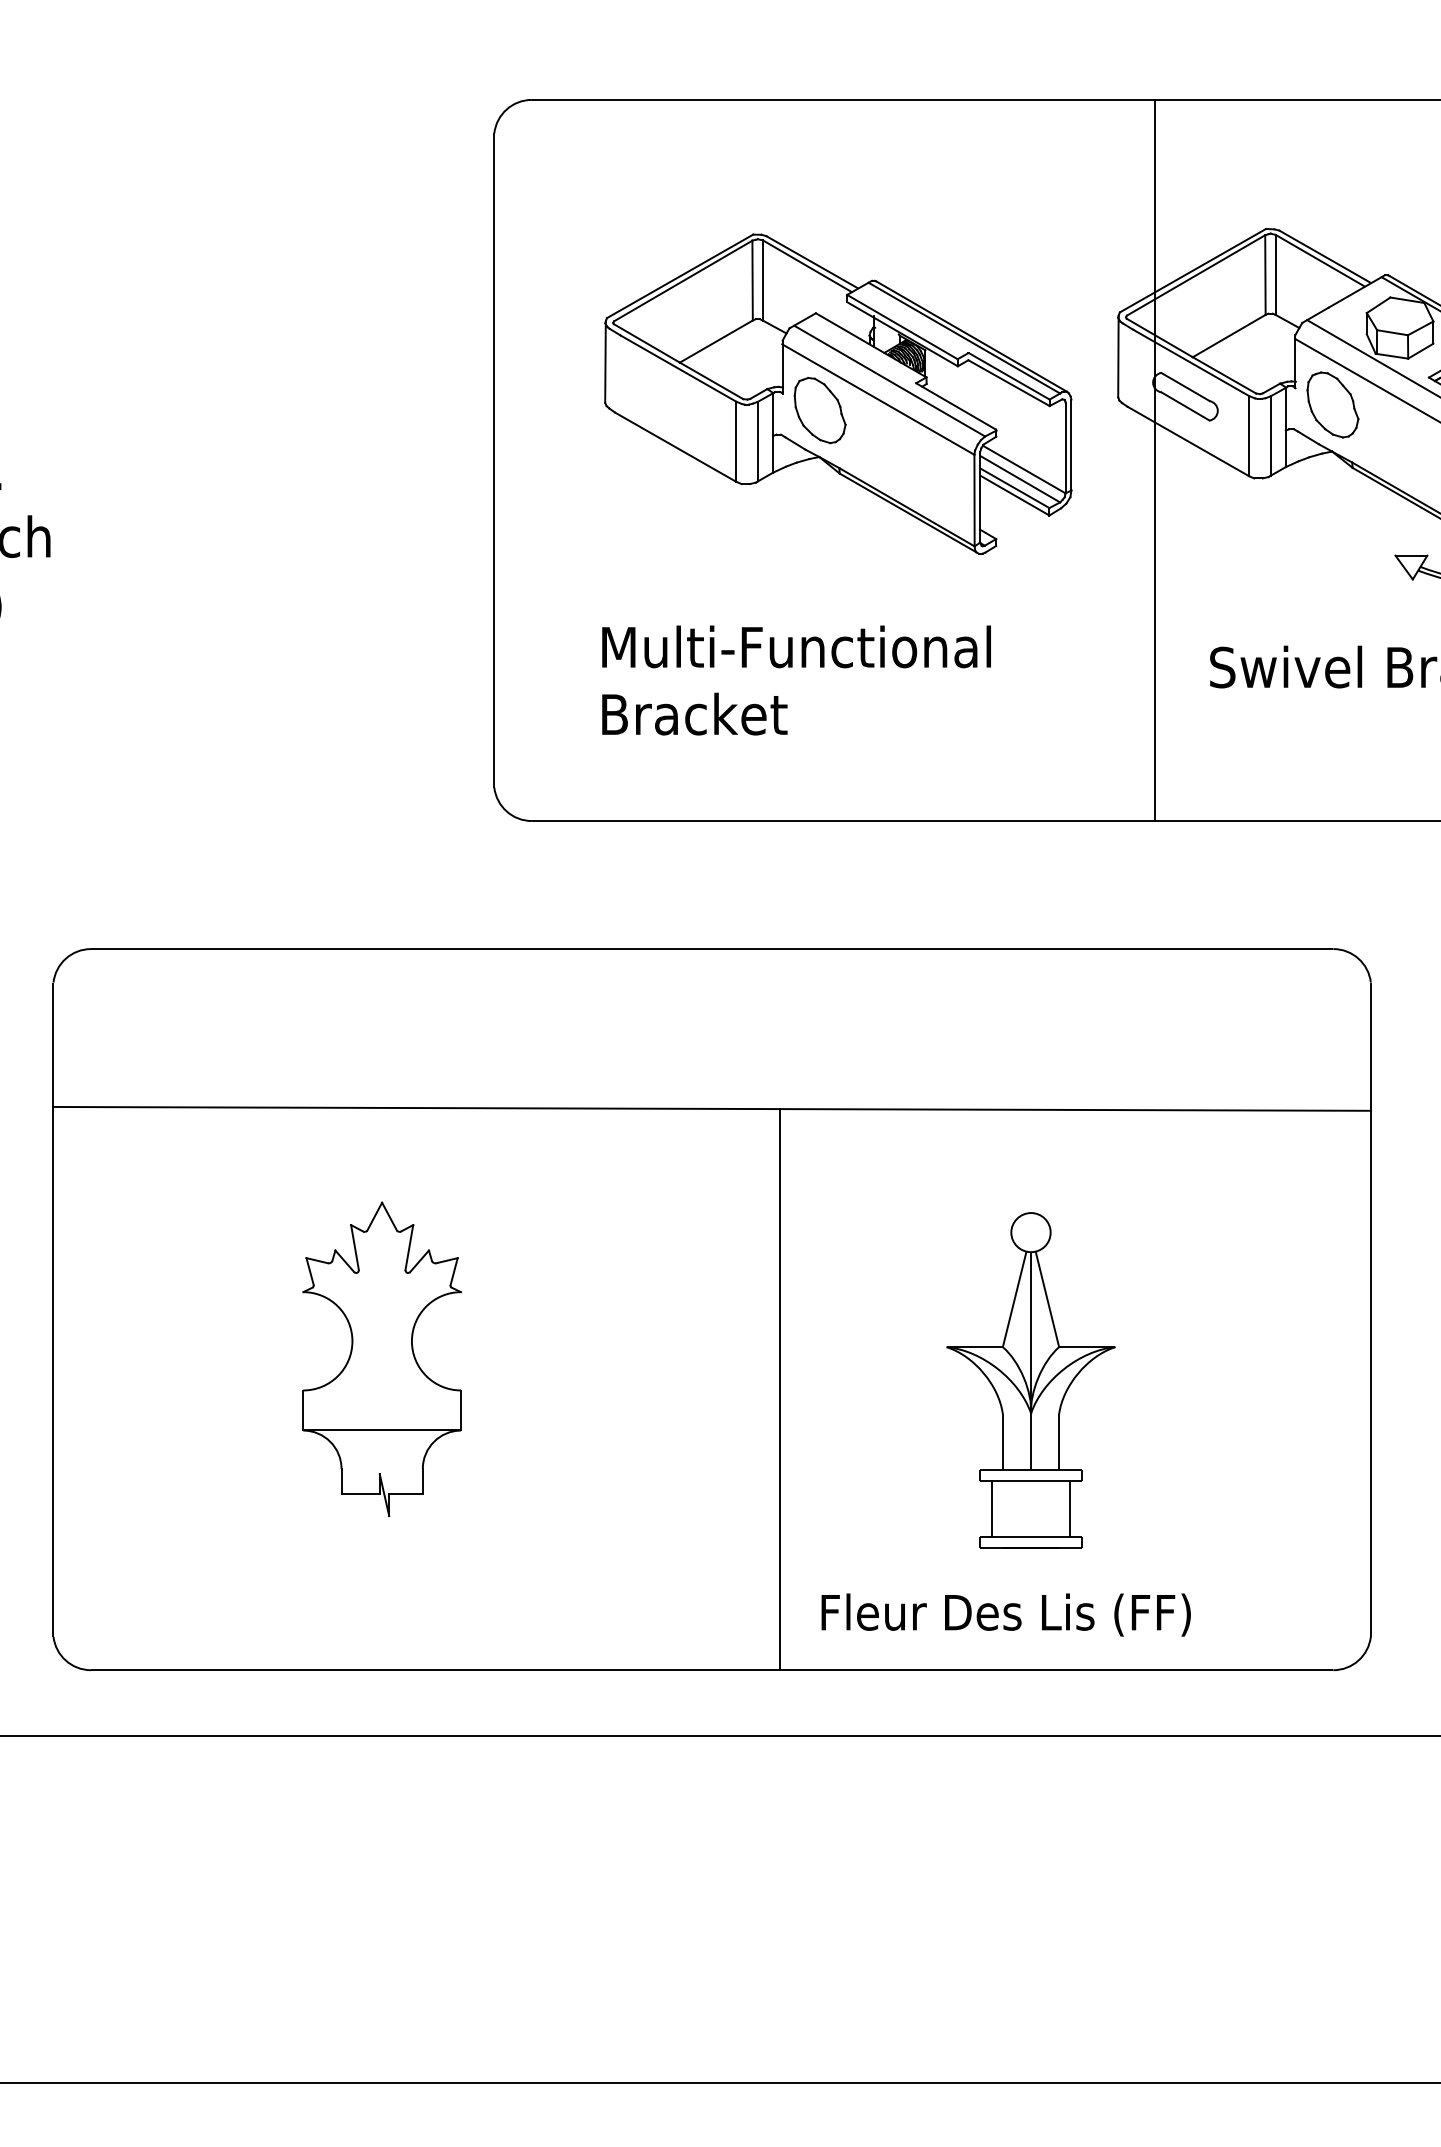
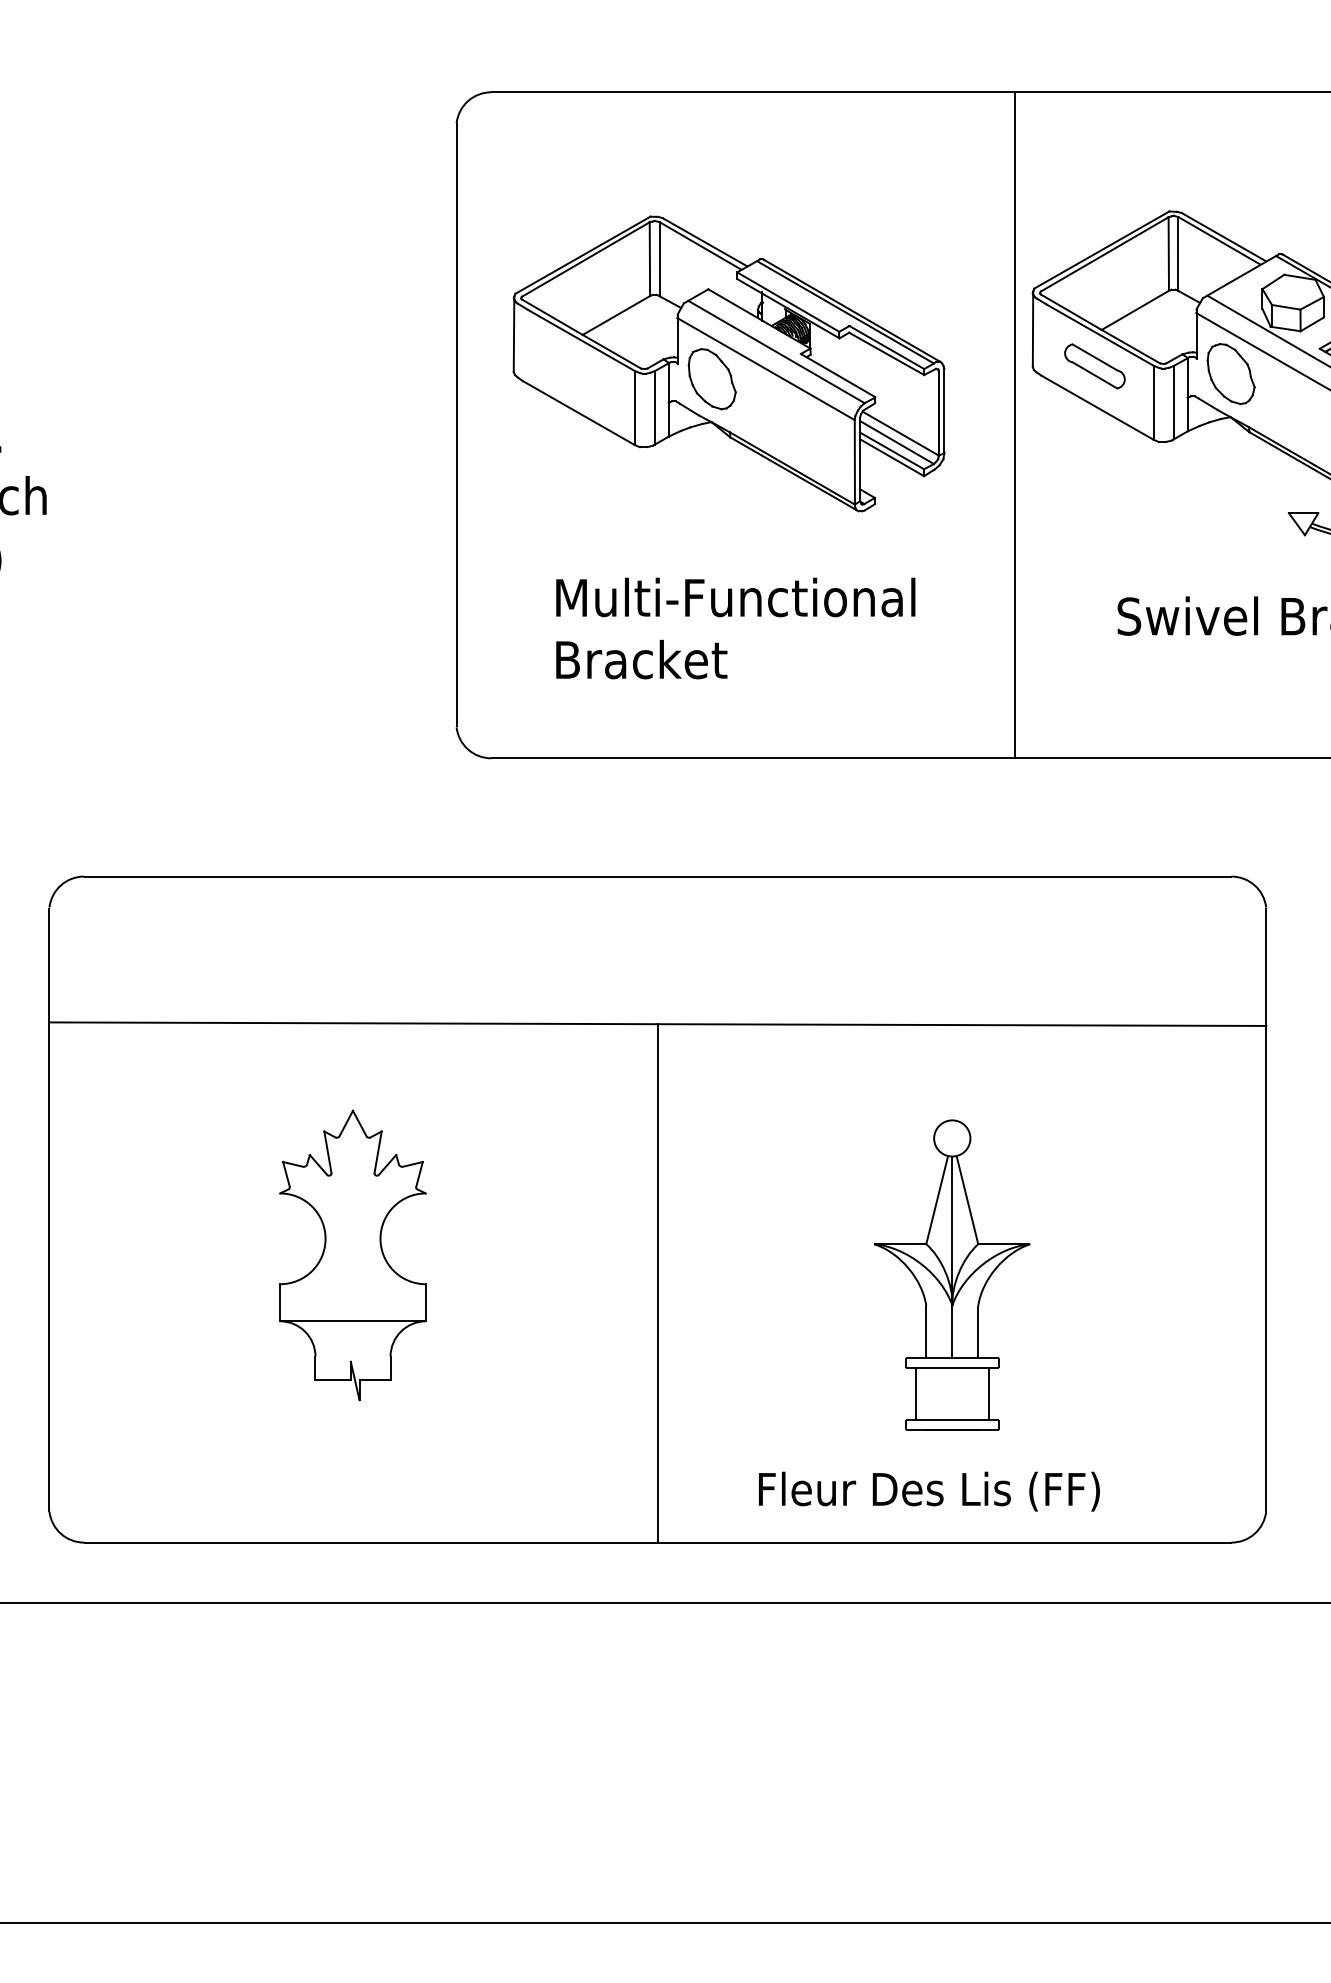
part: (838, 393) -> (729, 363), moved
line: (1155, 460) -> (1015, 425), moved
line: (780, 1389) -> (658, 1283), moved

